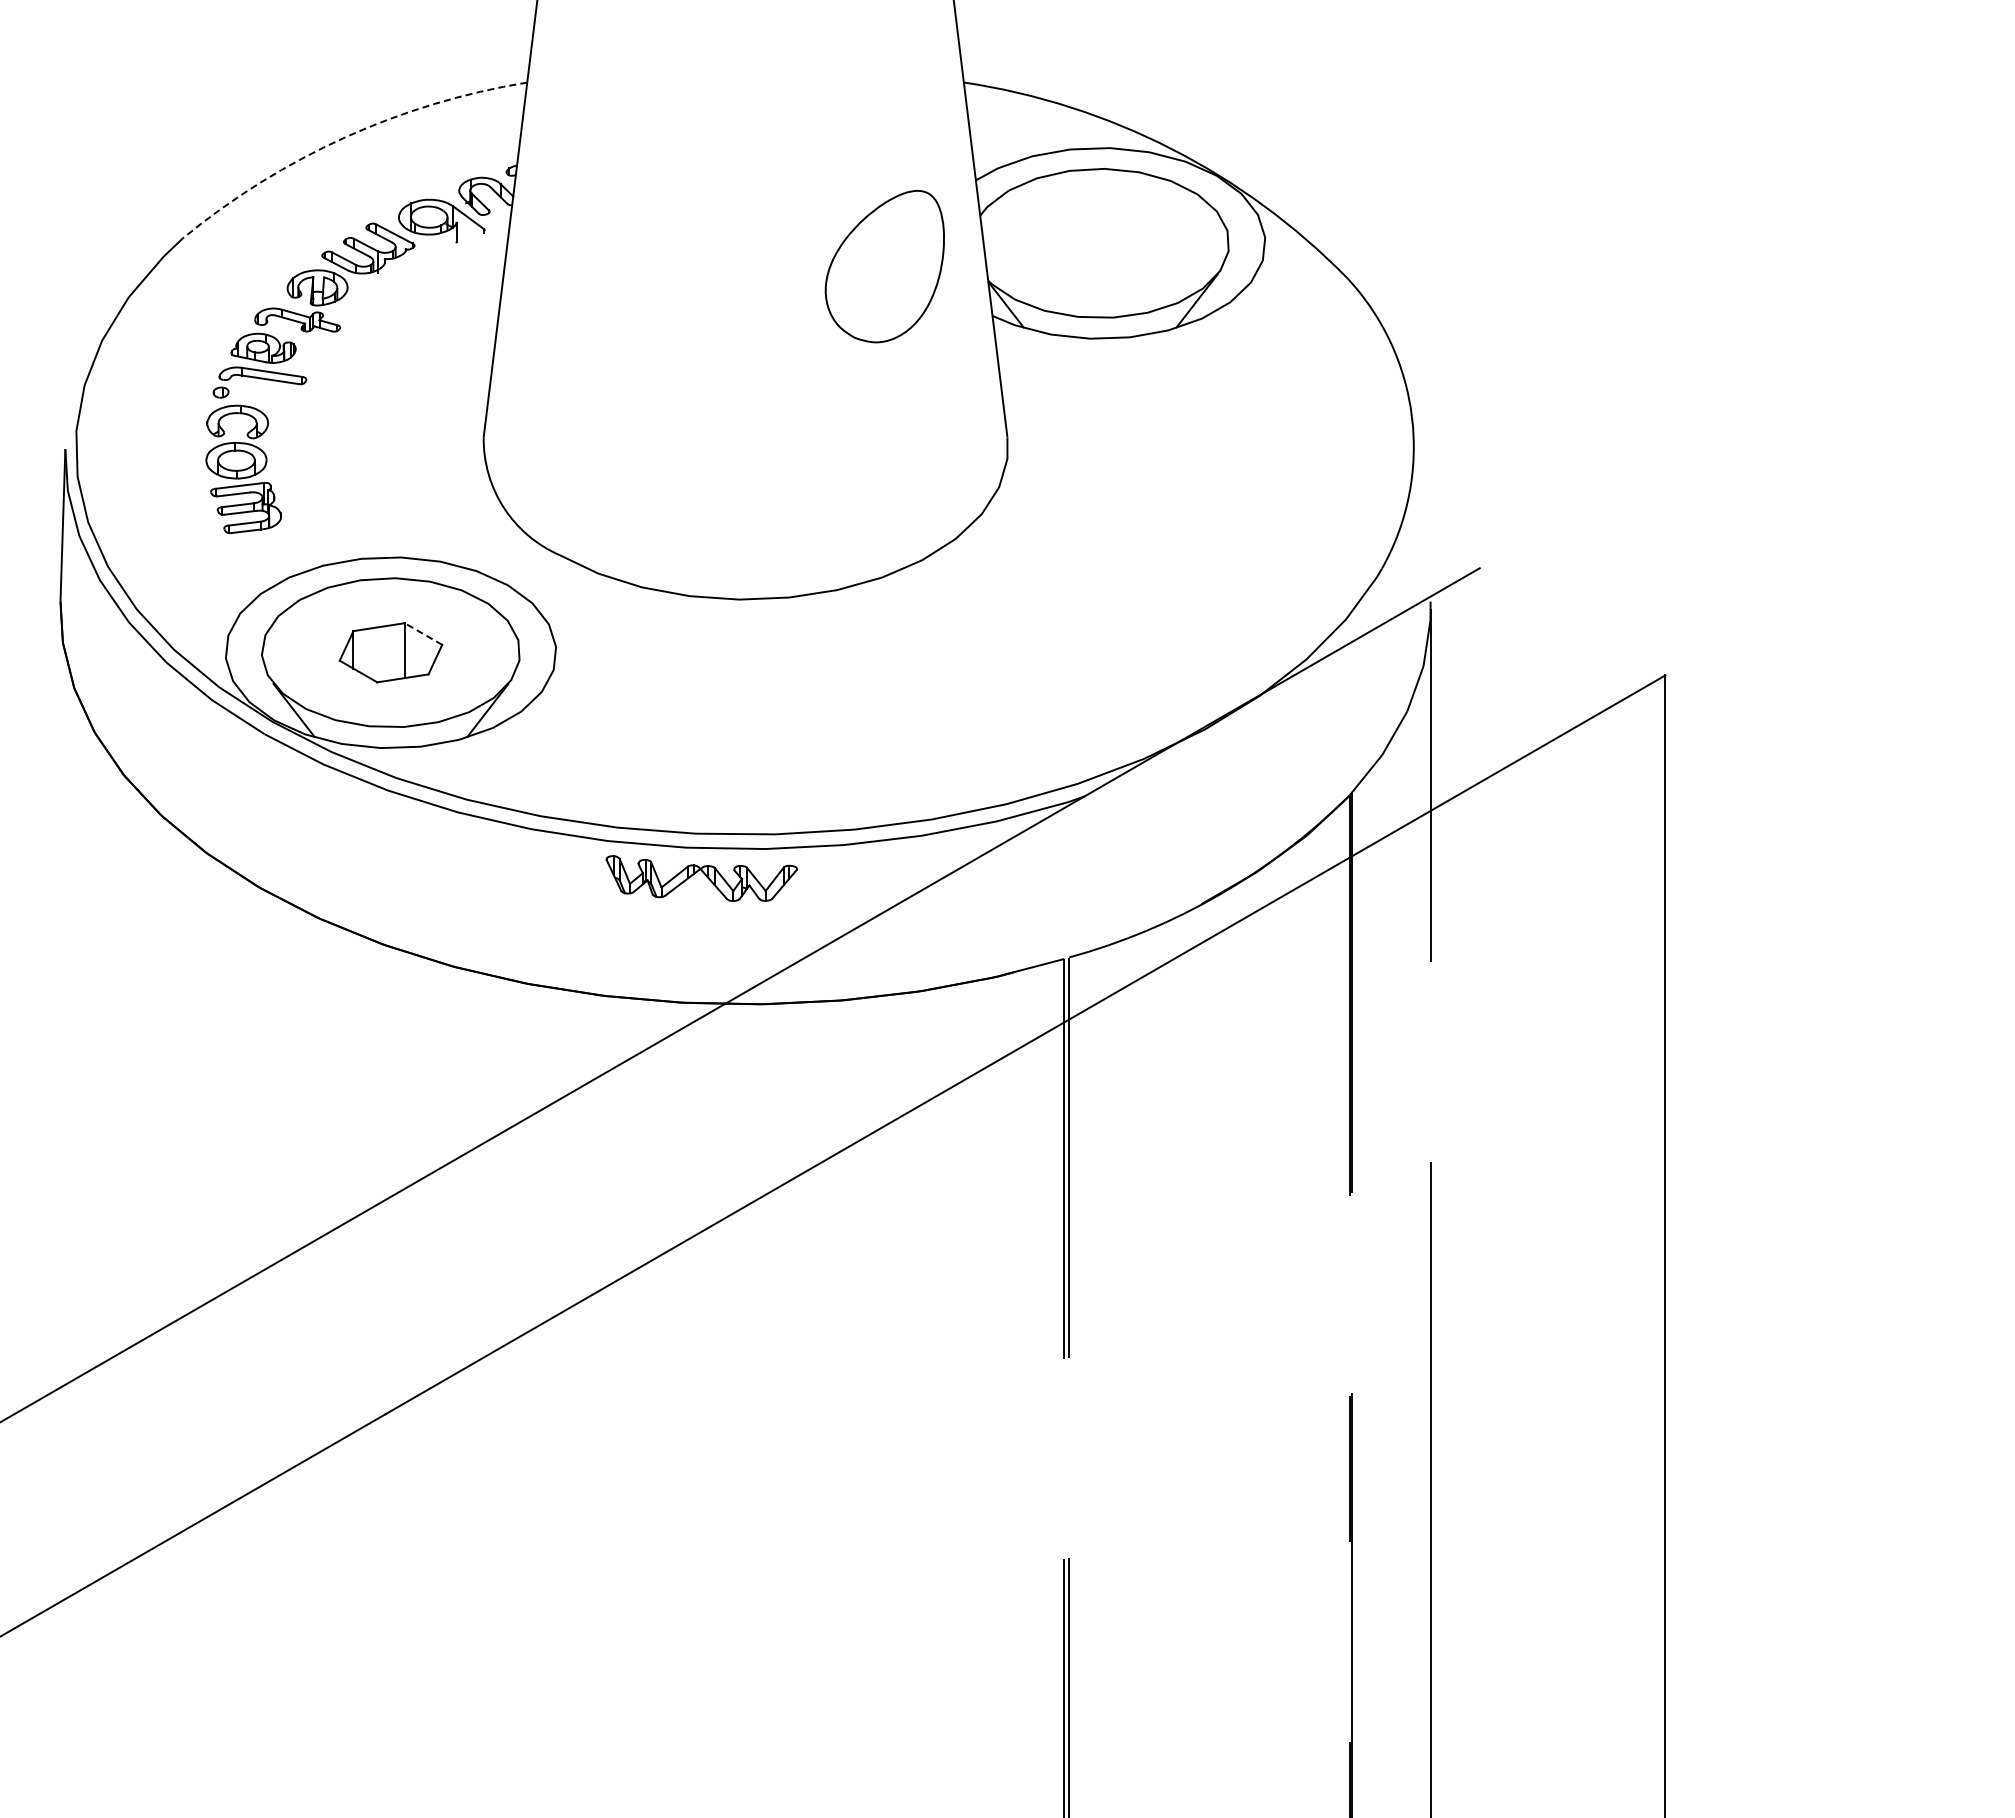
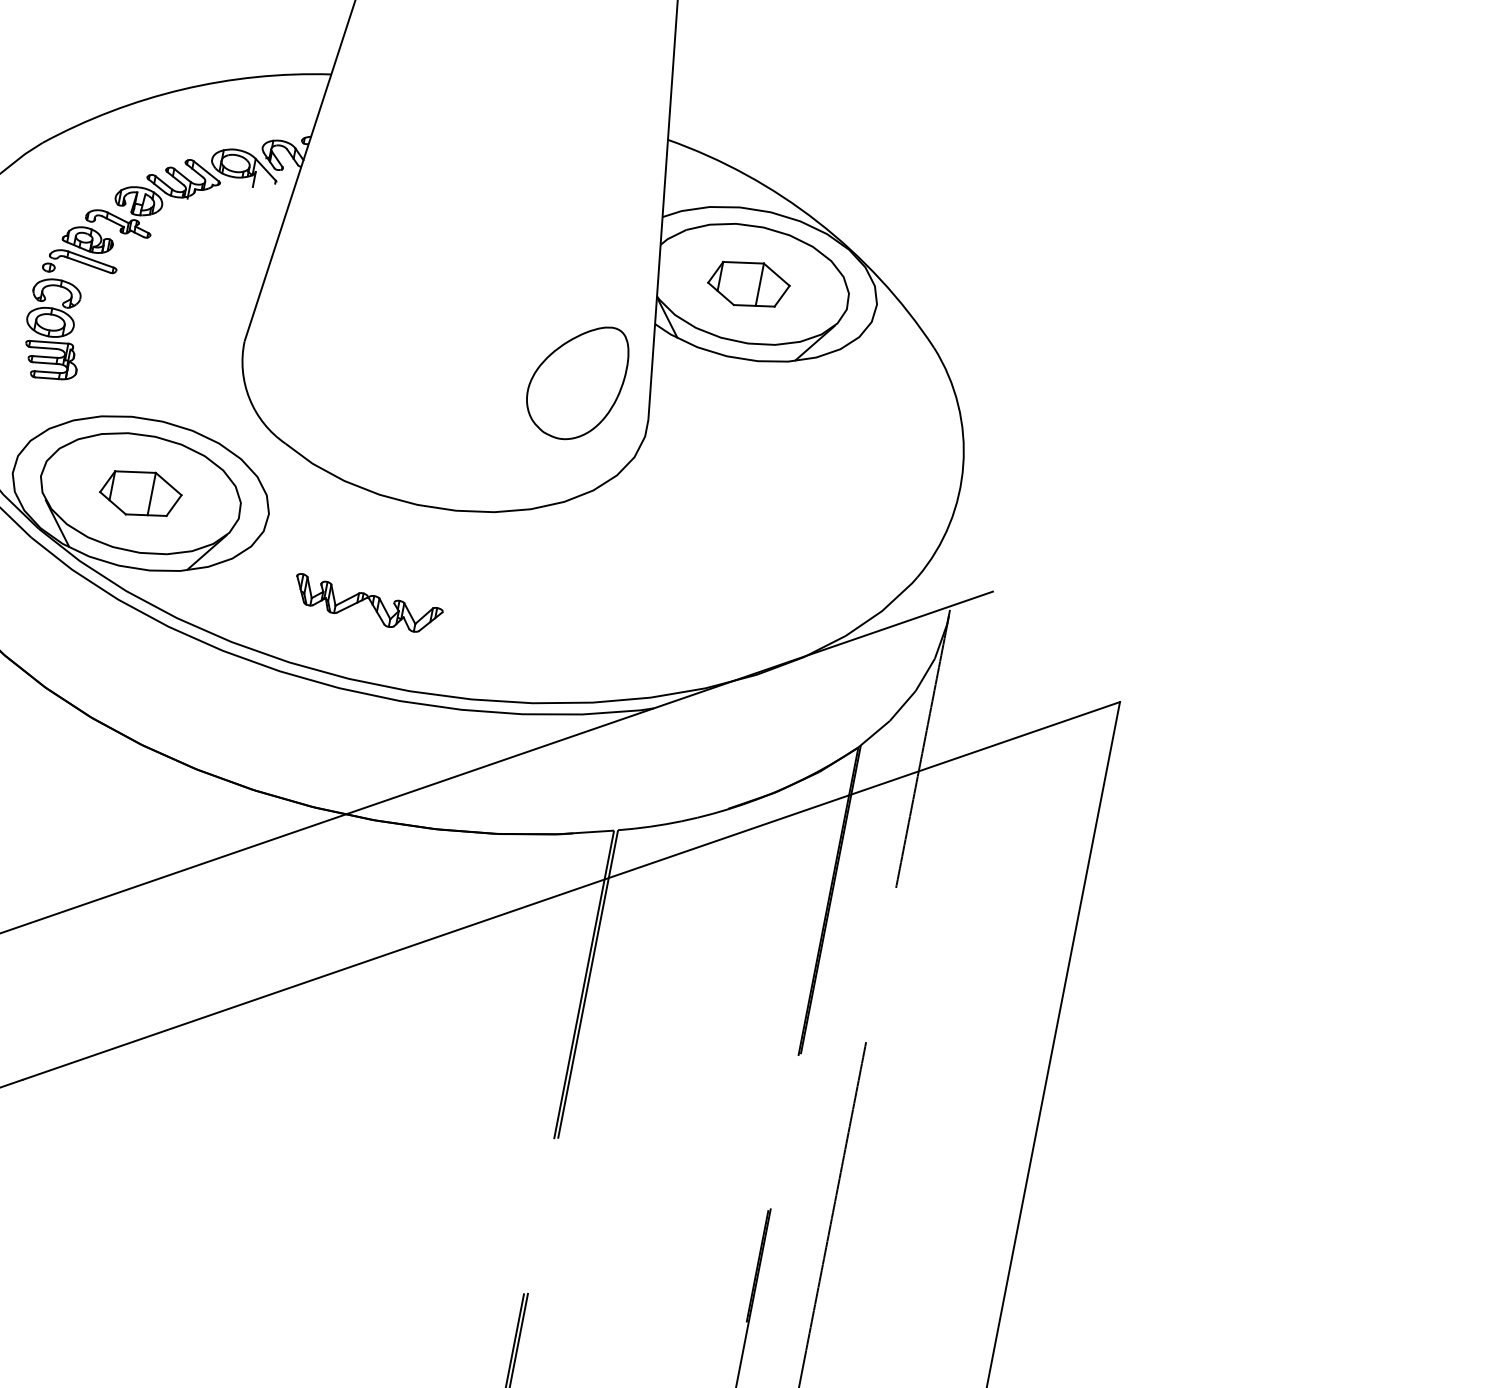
arc: (344, 137) -> (182, 89), dashed -> solid
part: (1099, 242) -> (748, 283), added
part: (884, 266) -> (576, 381), moved
line: (423, 634) -> (168, 484), dashed -> solid
part: (701, 878) -> (367, 604), moved

